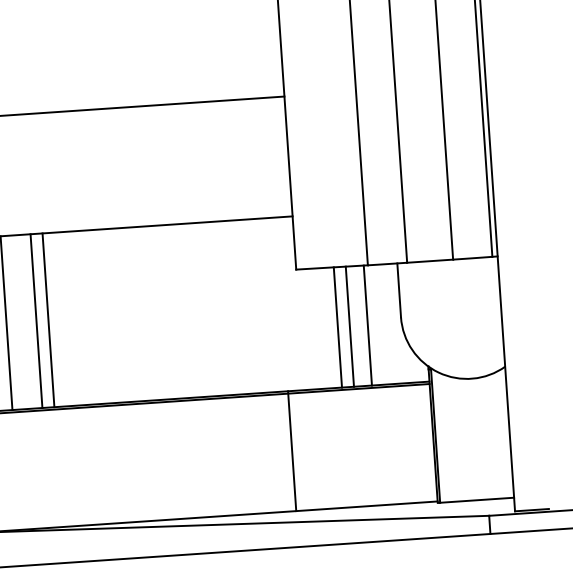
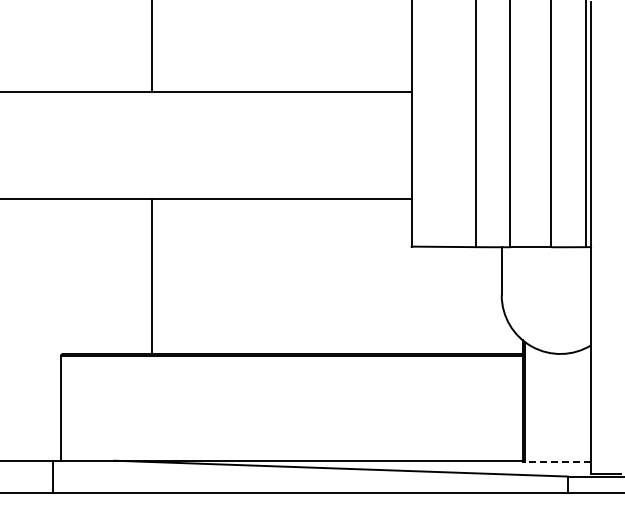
line: (36, 320) -> (178, 276), removed
line: (47, 320) -> (188, 276), removed
line: (349, 325) -> (455, 299), removed
line: (367, 325) -> (471, 300), removed
line: (338, 326) -> (445, 299), removed
line: (292, 450) -> (397, 406), removed
line: (477, 500) -> (558, 462), solid -> dashed

